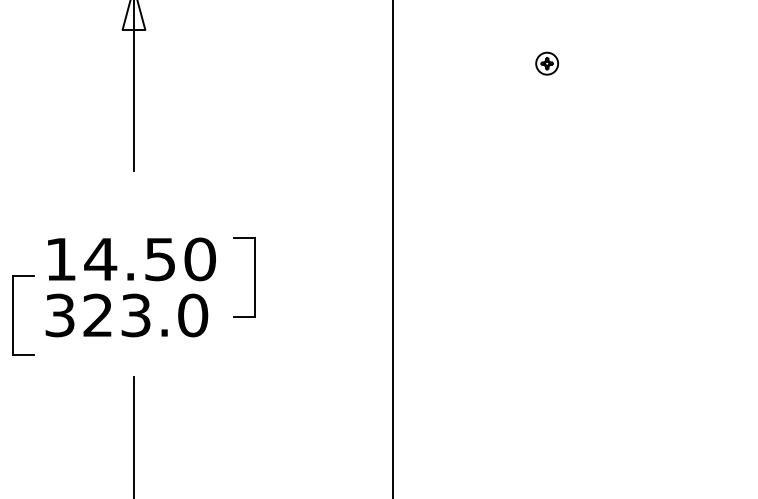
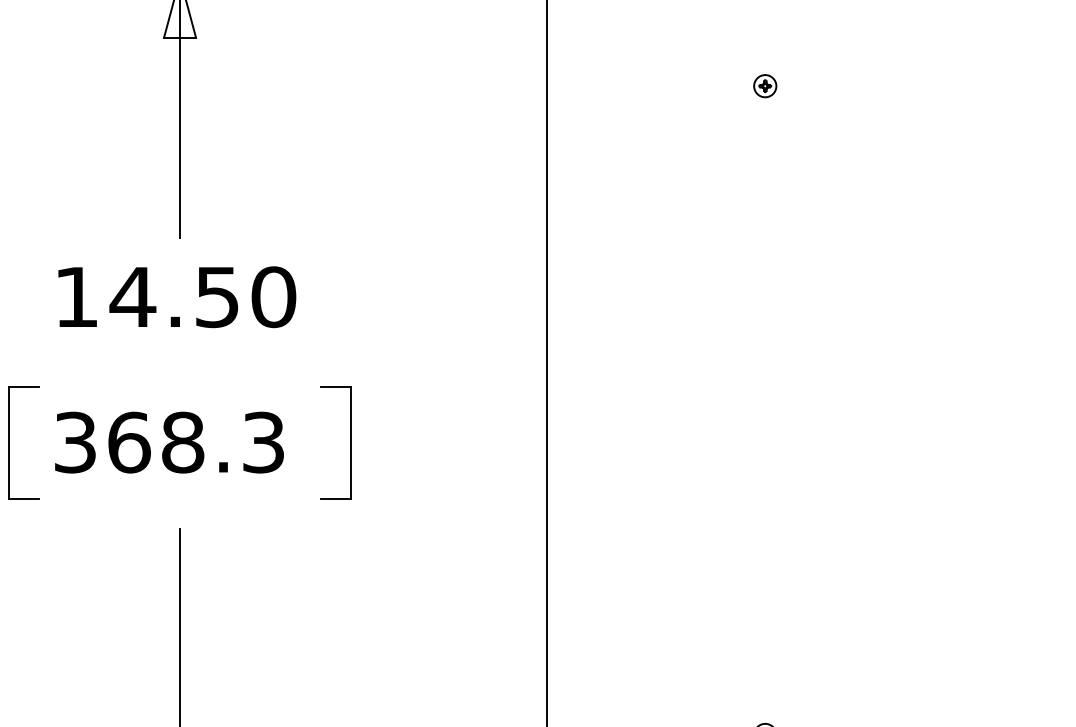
part: (547, 64) -> (765, 86), size x0.71
text: (132, 259) -> (177, 297), moved
part: (254, 277) -> (350, 442), moved
text: (145, 315) -> (196, 442), 323.0 -> 368.3

